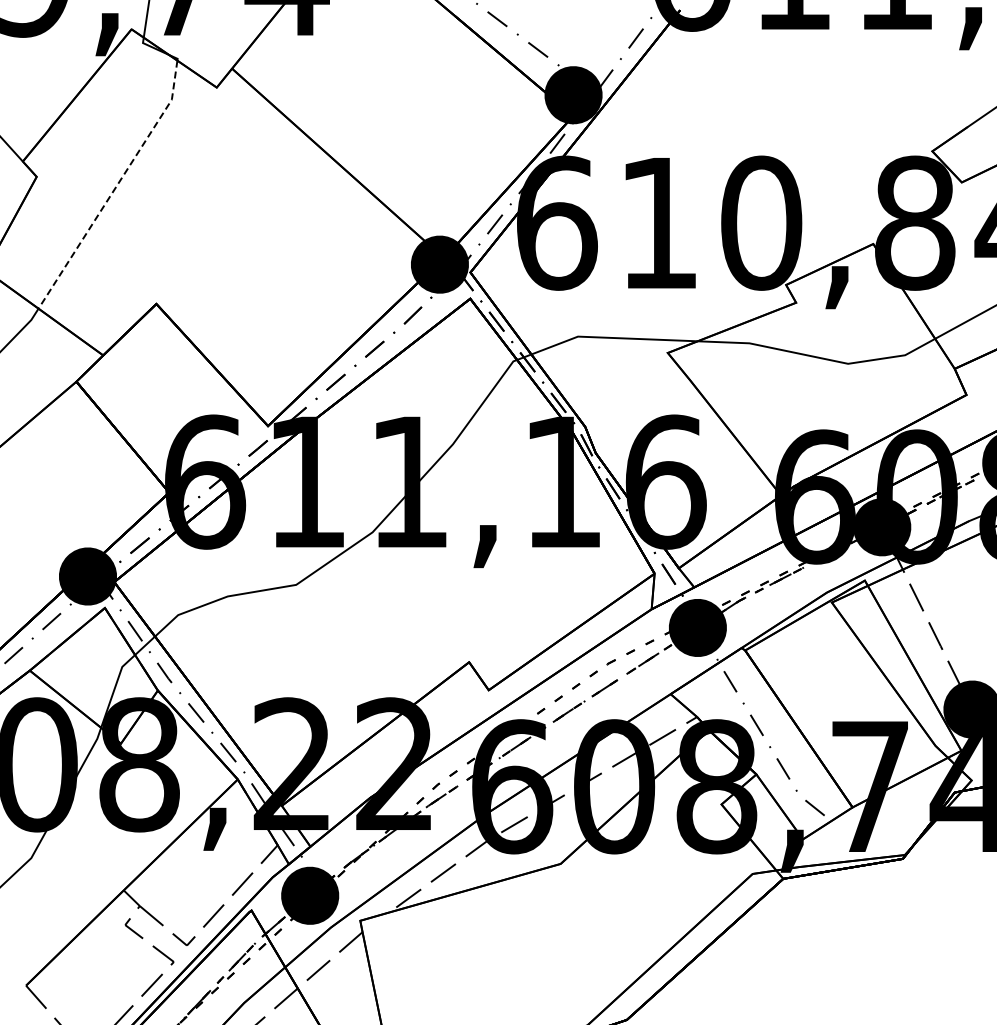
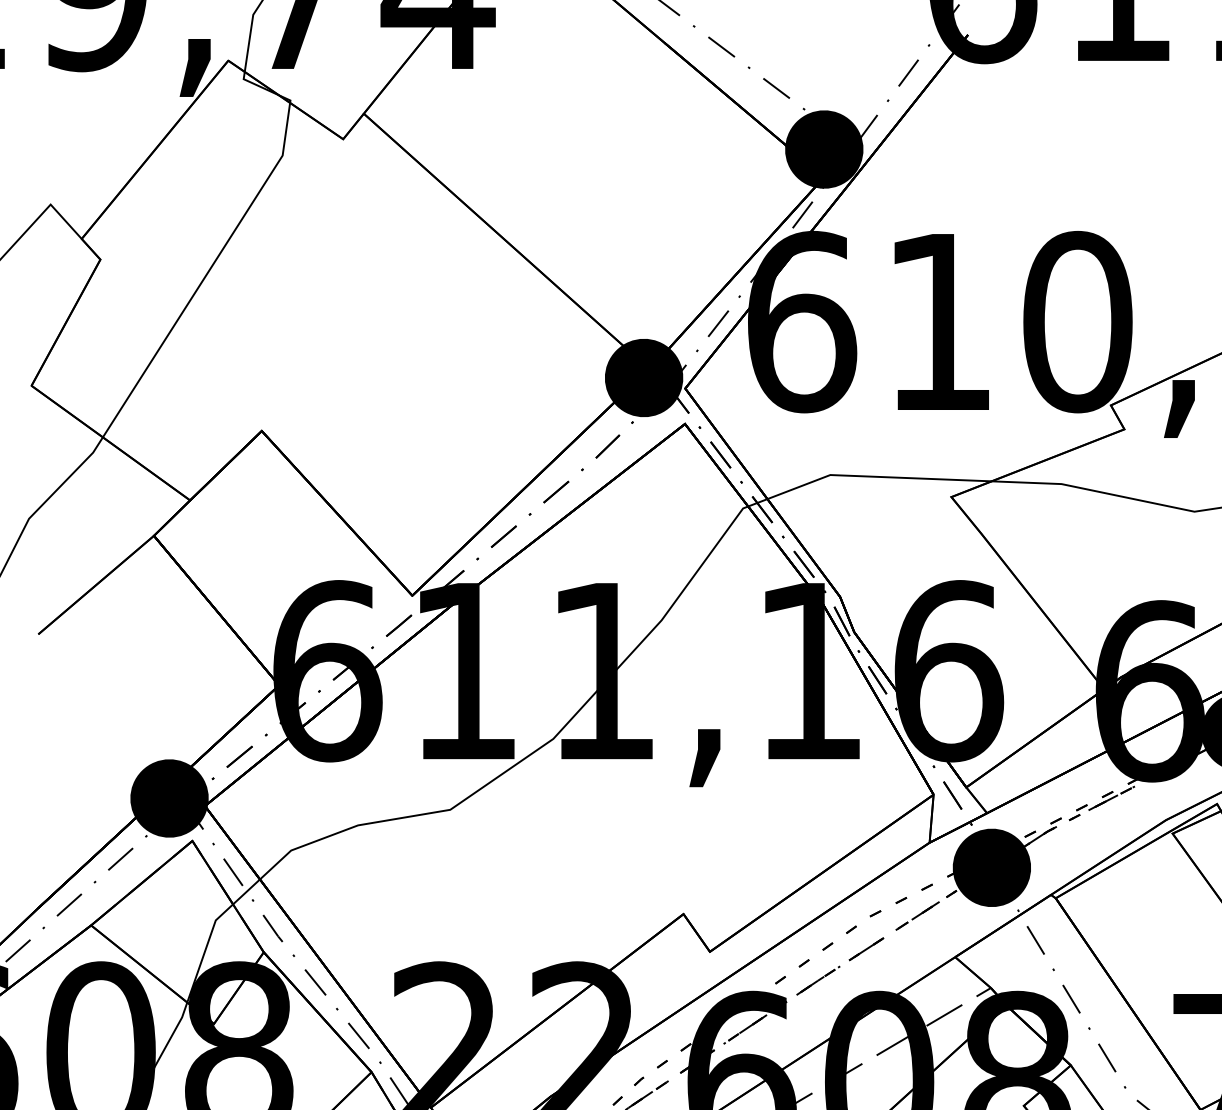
line: (115, 187) -> (206, 273), dashed -> solid

